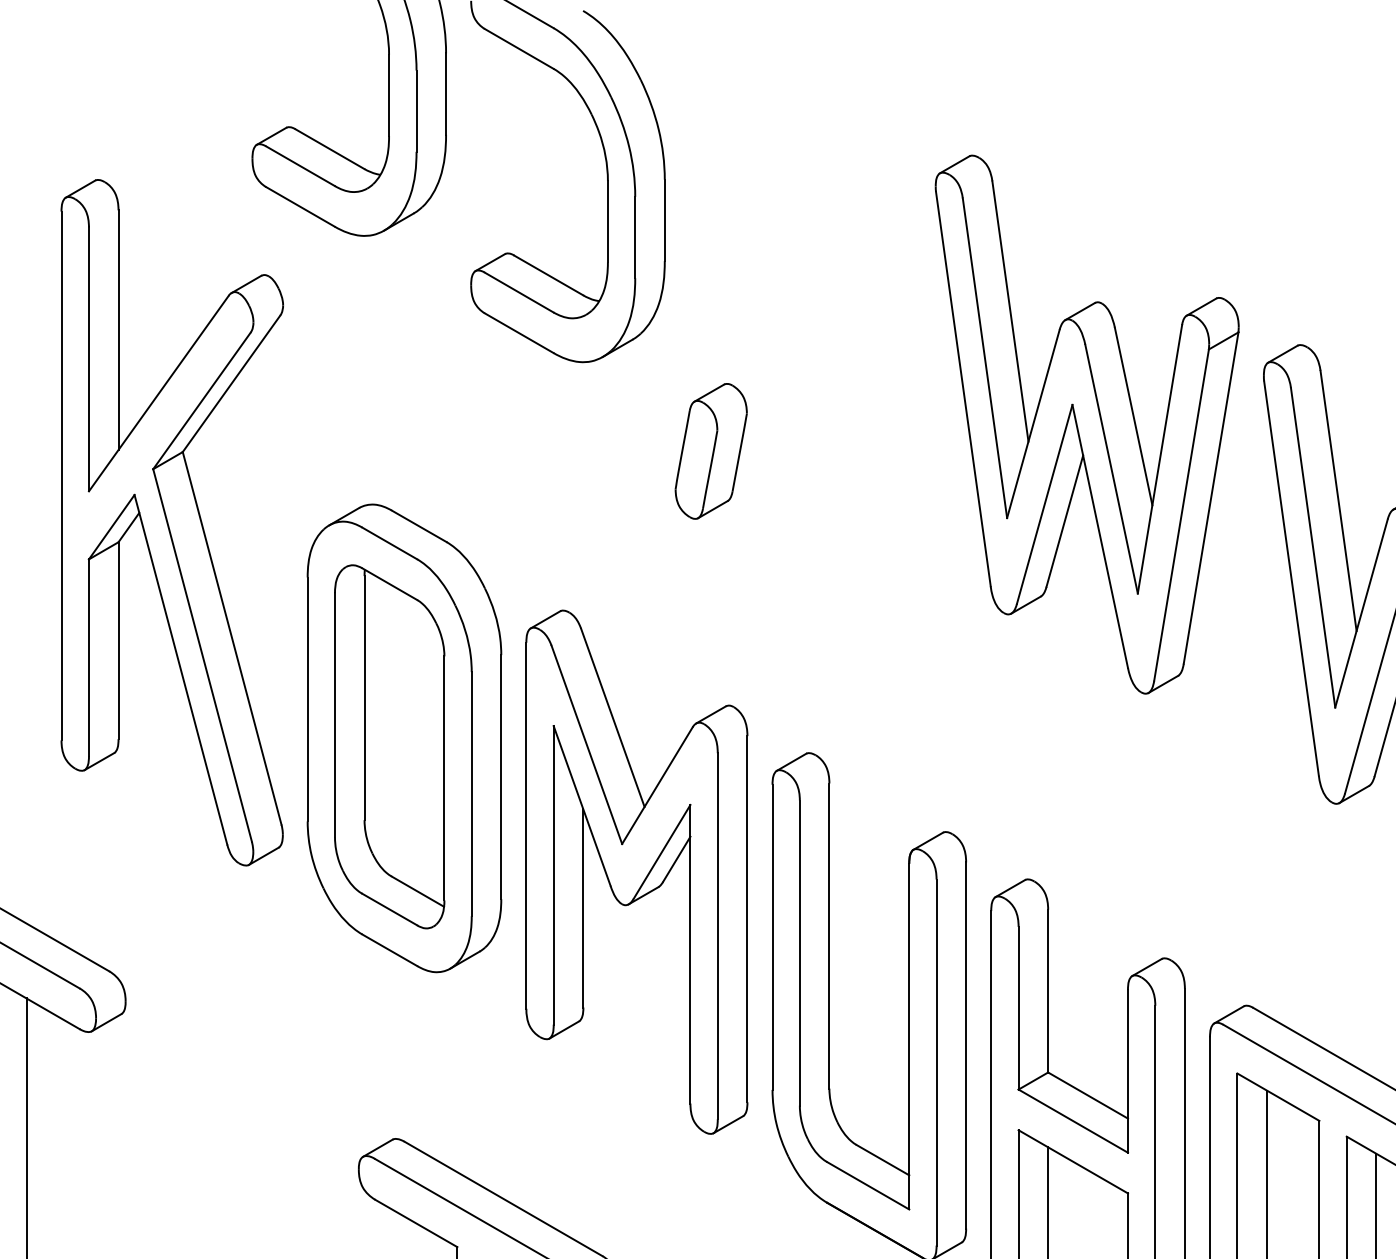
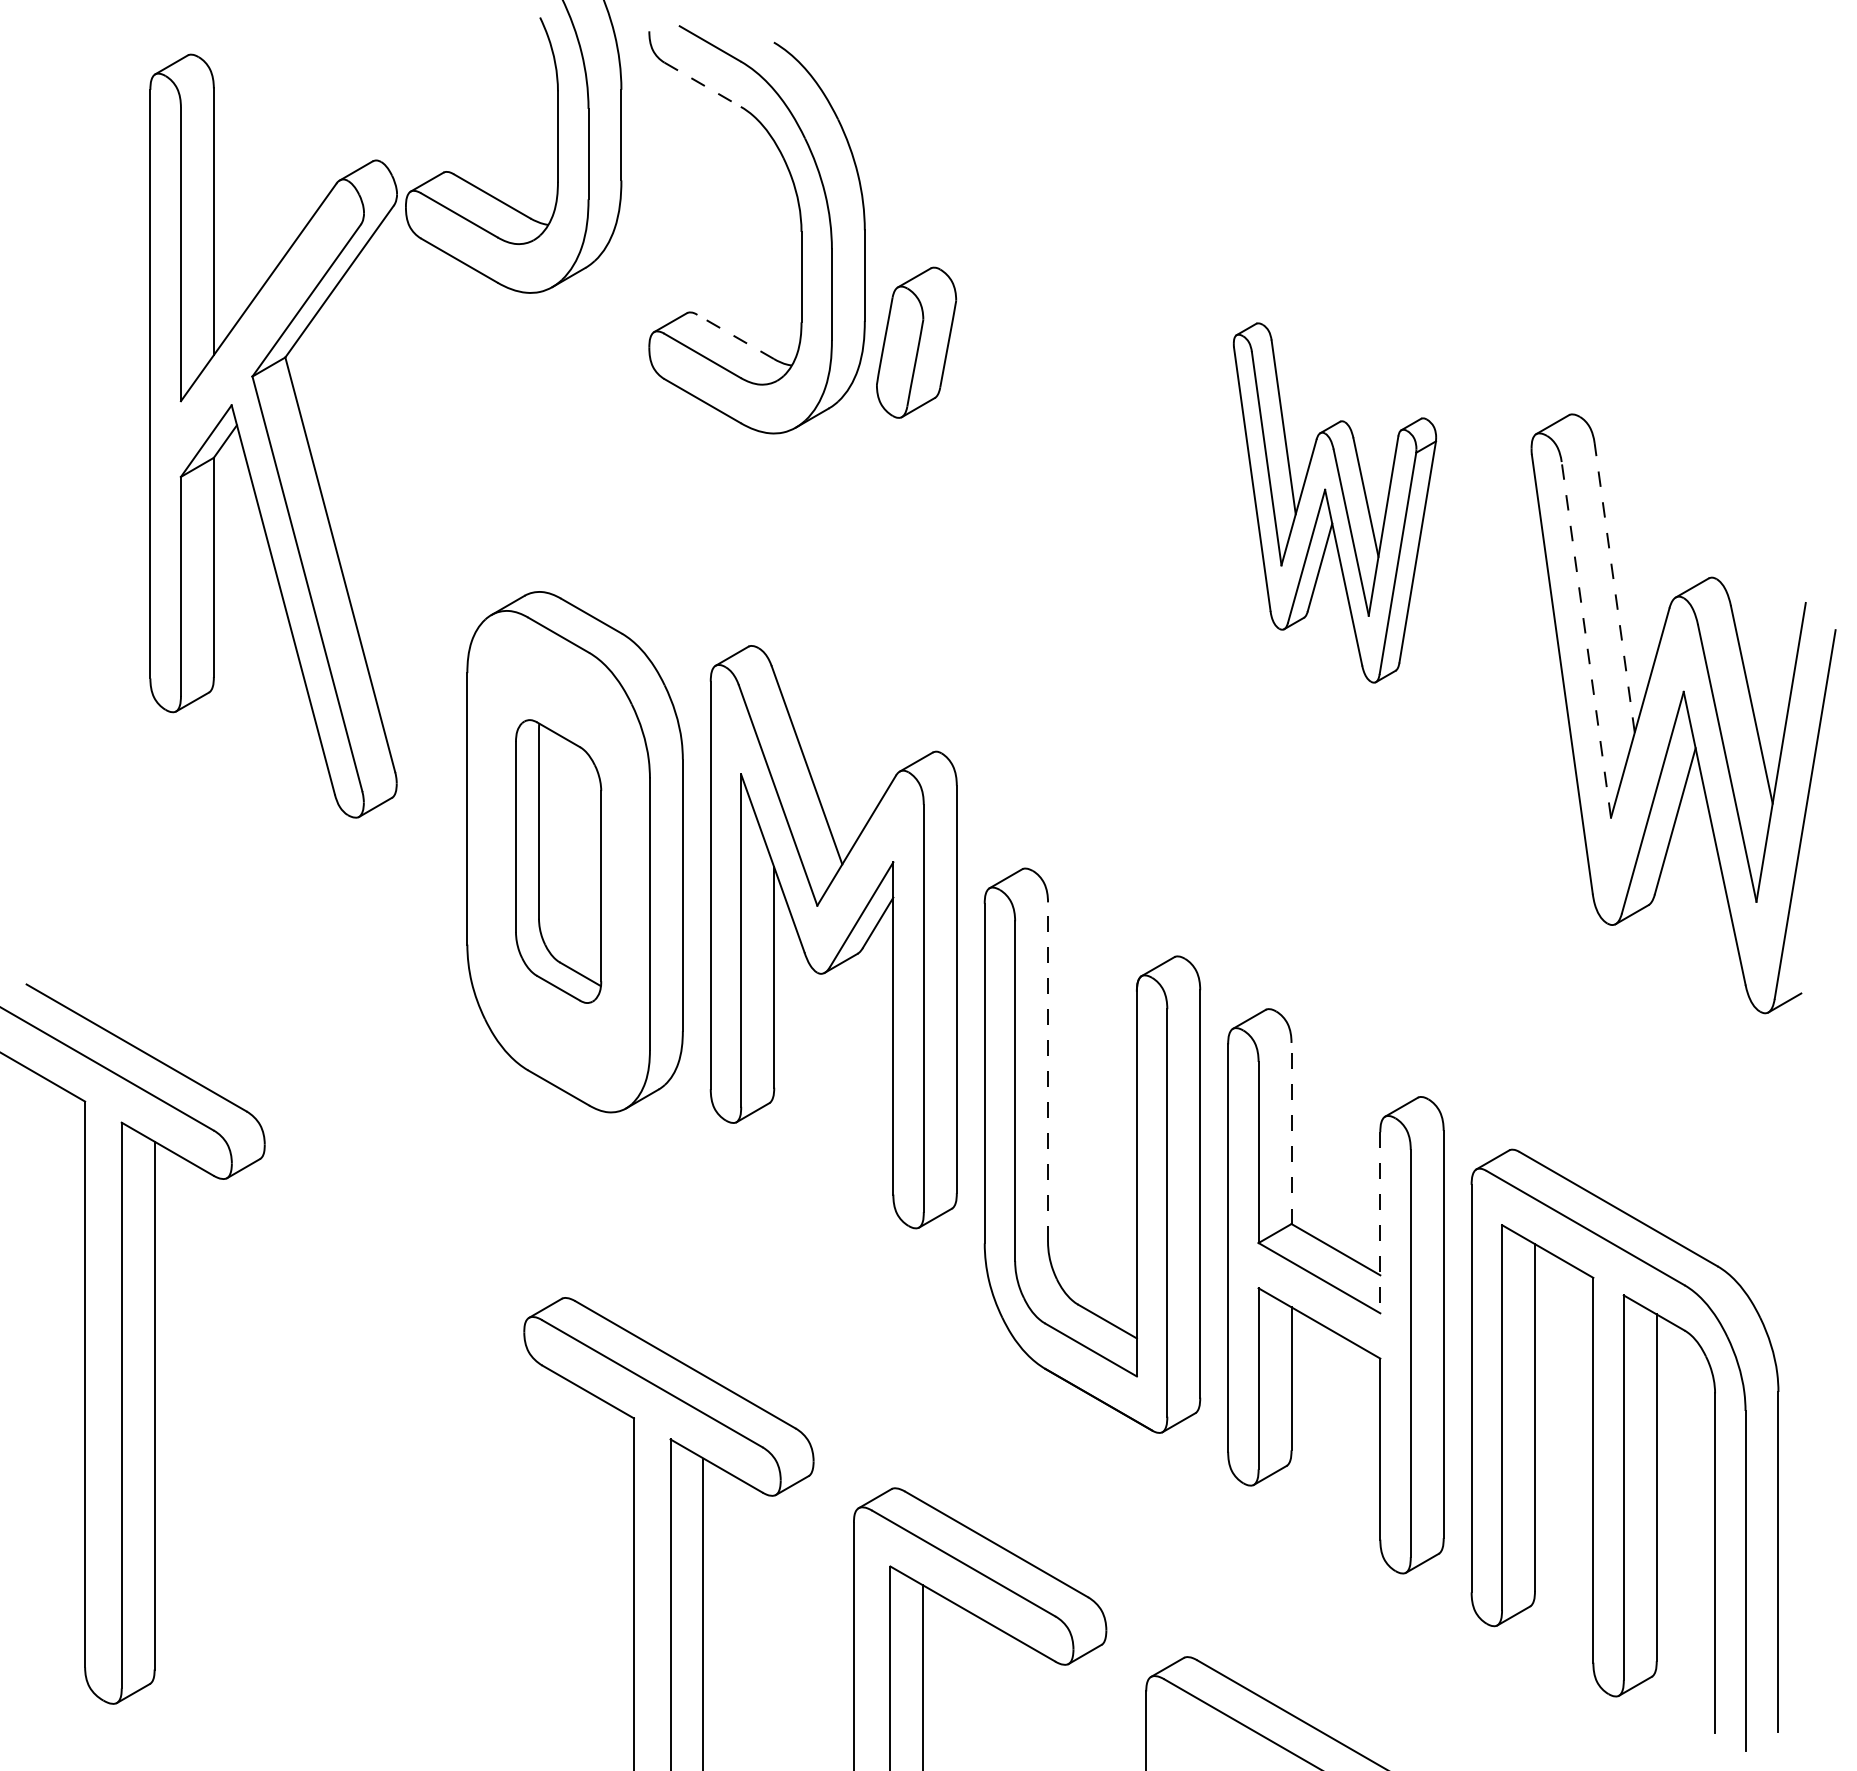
line: (519, 49) -> (703, 85), solid -> dashed
line: (548, 275) -> (735, 336), solid -> dashed
part: (1086, 424) -> (1334, 502), size x0.6
part: (711, 451) -> (916, 342), moved
line: (1338, 500) -> (1614, 587), solid -> dashed
part: (172, 522) -> (273, 435), moved
line: (1313, 547) -> (1586, 639), solid -> dashed
part: (389, 746) -> (558, 861), size x0.7
part: (636, 872) -> (833, 937), moved
line: (829, 936) -> (1048, 1072), solid -> dashed
line: (1048, 991) -> (1291, 1133), solid -> dashed
line: (1128, 1071) -> (1380, 1222), solid -> dashed

